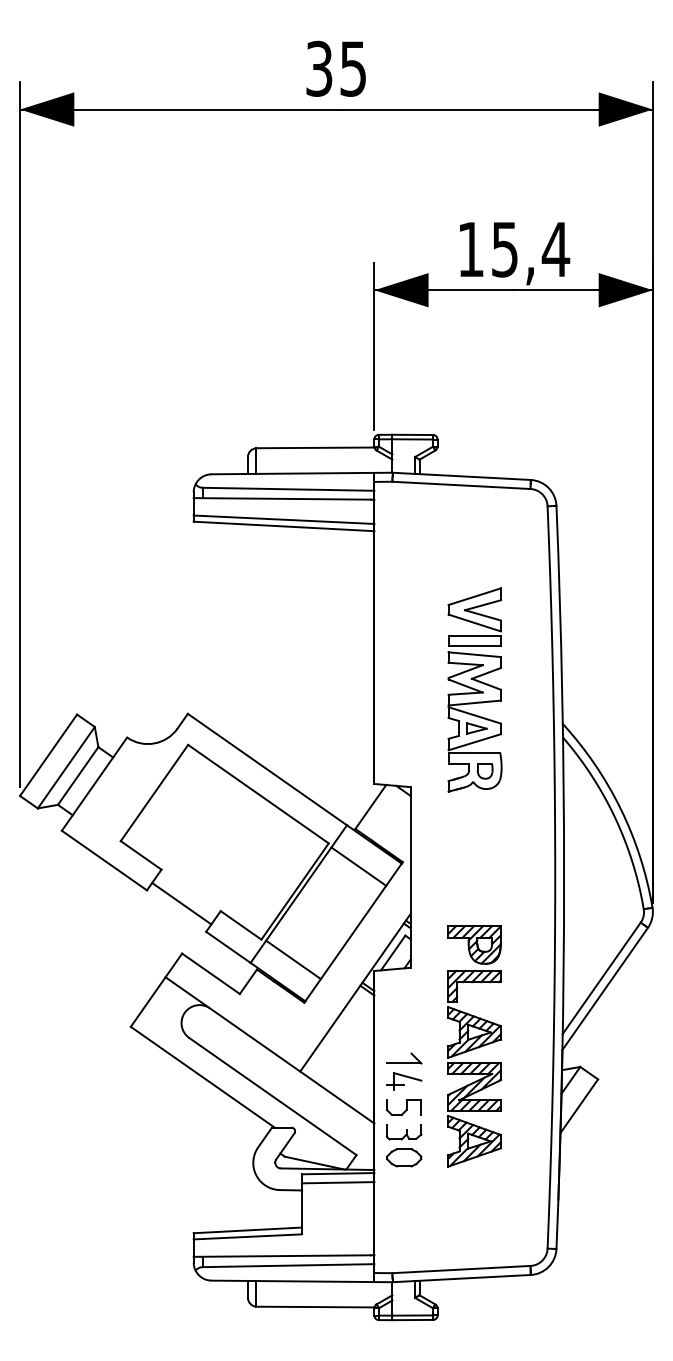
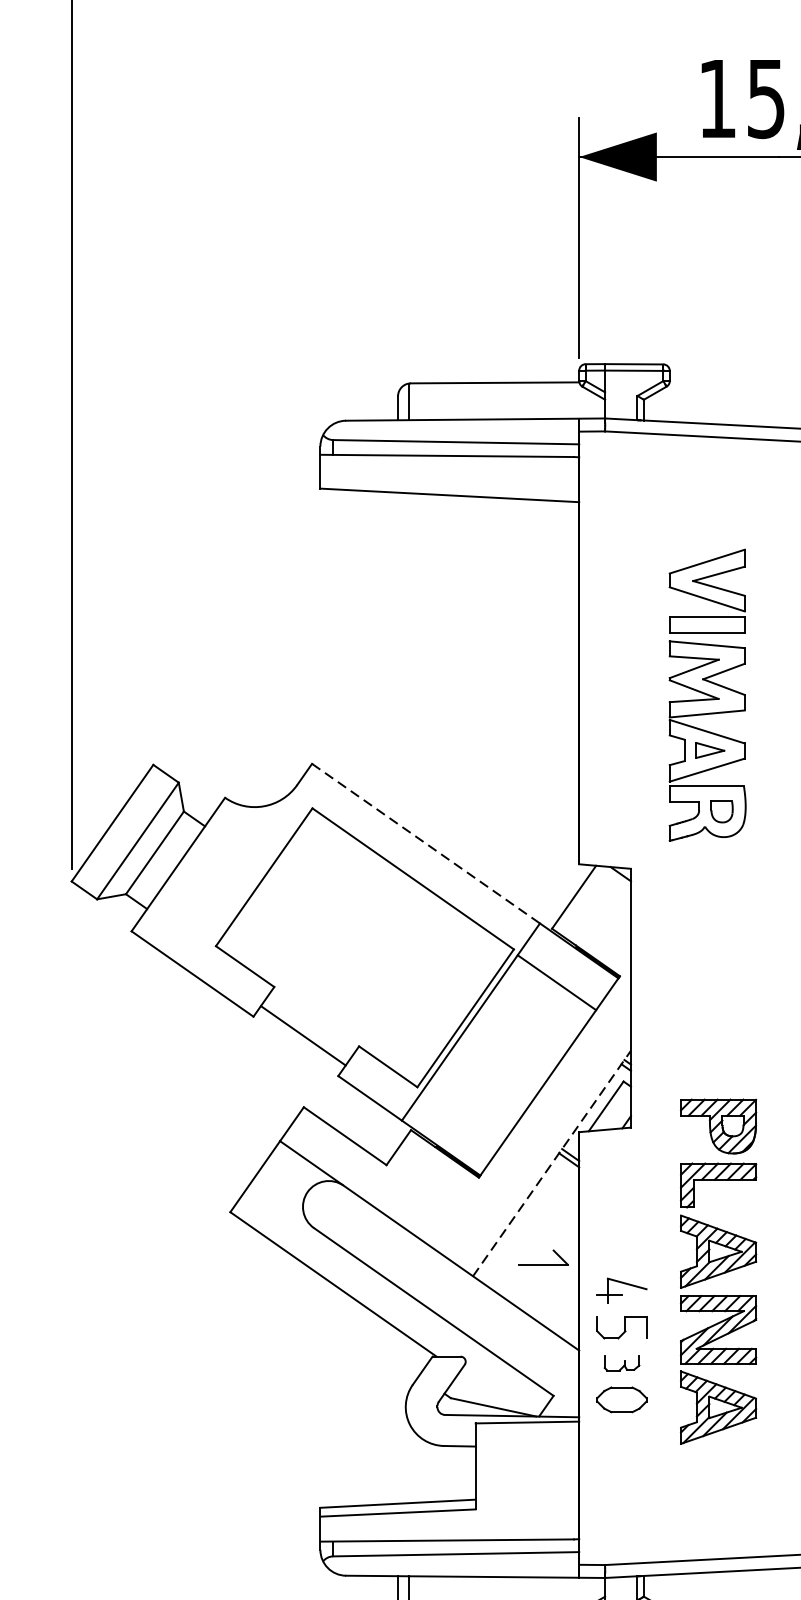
line: (283, 519) -> (449, 485), removed
part: (474, 689) -> (706, 694), moved
line: (267, 769) -> (426, 843), solid -> dashed
line: (293, 959) -> (463, 1115), removed
line: (355, 992) -> (552, 1162), solid -> dashed
part: (474, 1046) -> (718, 1271), moved
part: (404, 1058) -> (543, 1257), moved
part: (404, 1132) -> (622, 1363), size x0.7
line: (338, 1182) -> (527, 1435), removed

